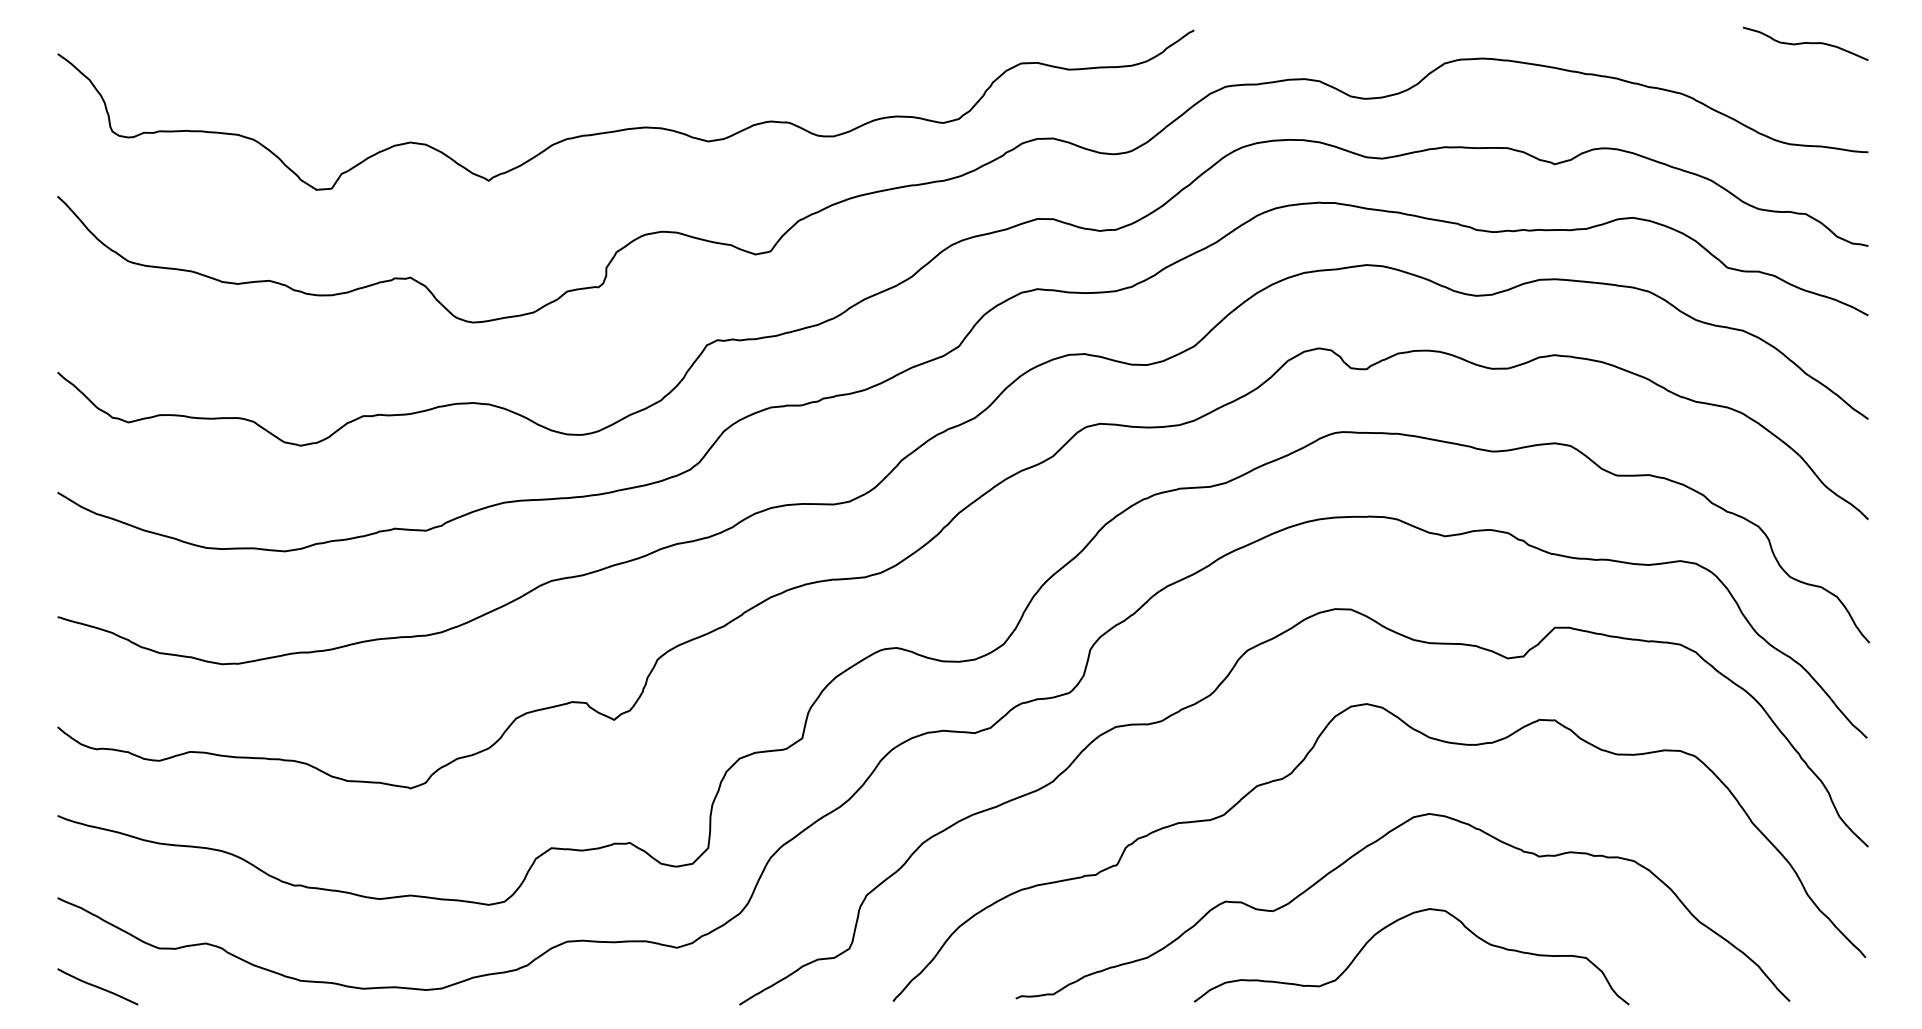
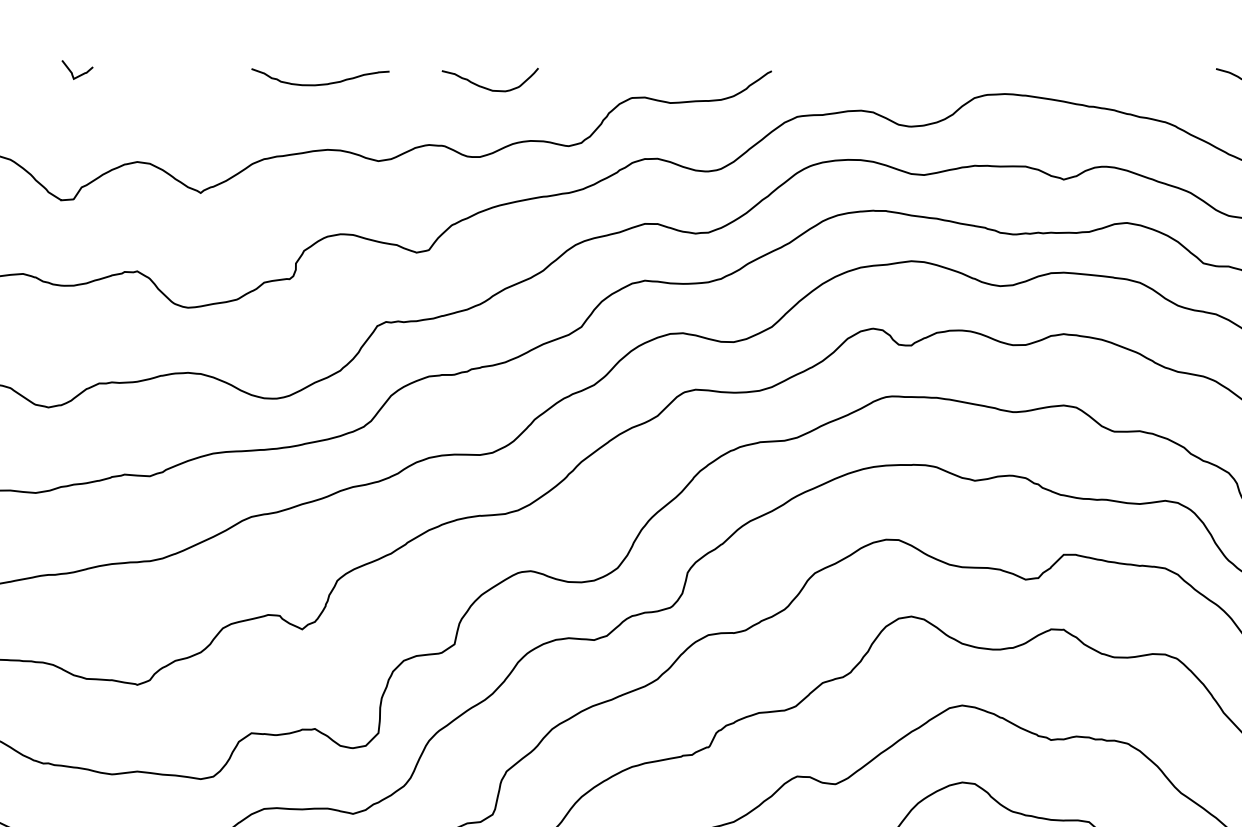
curve: (330, 32) -> (72, 72), added
curve: (636, 46) -> (320, 84), added
curve: (844, 51) -> (488, 88), added

